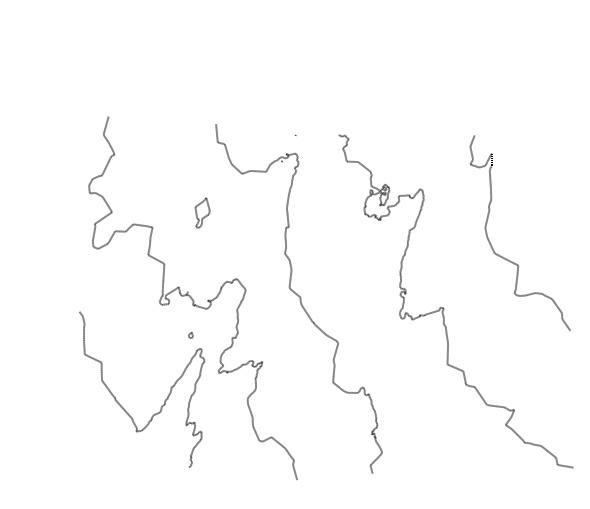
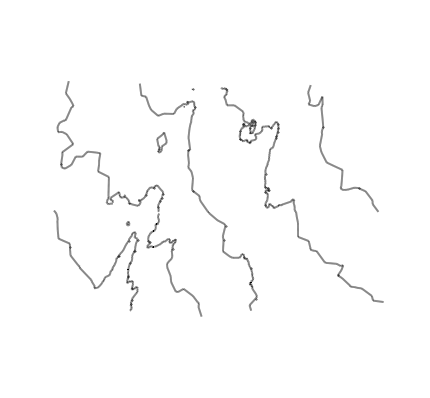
part: (201, 212) -> (161, 142), moved

